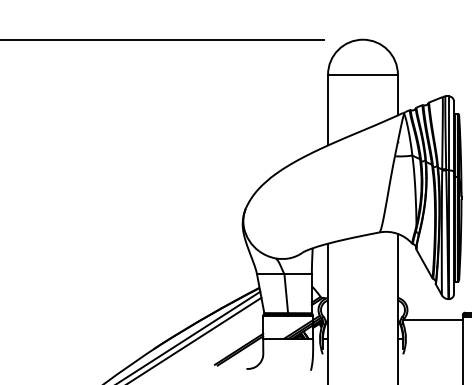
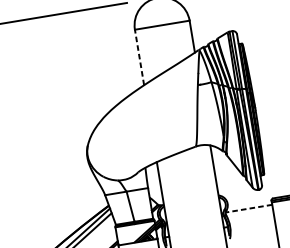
line: (328, 109) -> (139, 57), solid -> dashed
line: (432, 320) -> (248, 208), solid -> dashed

